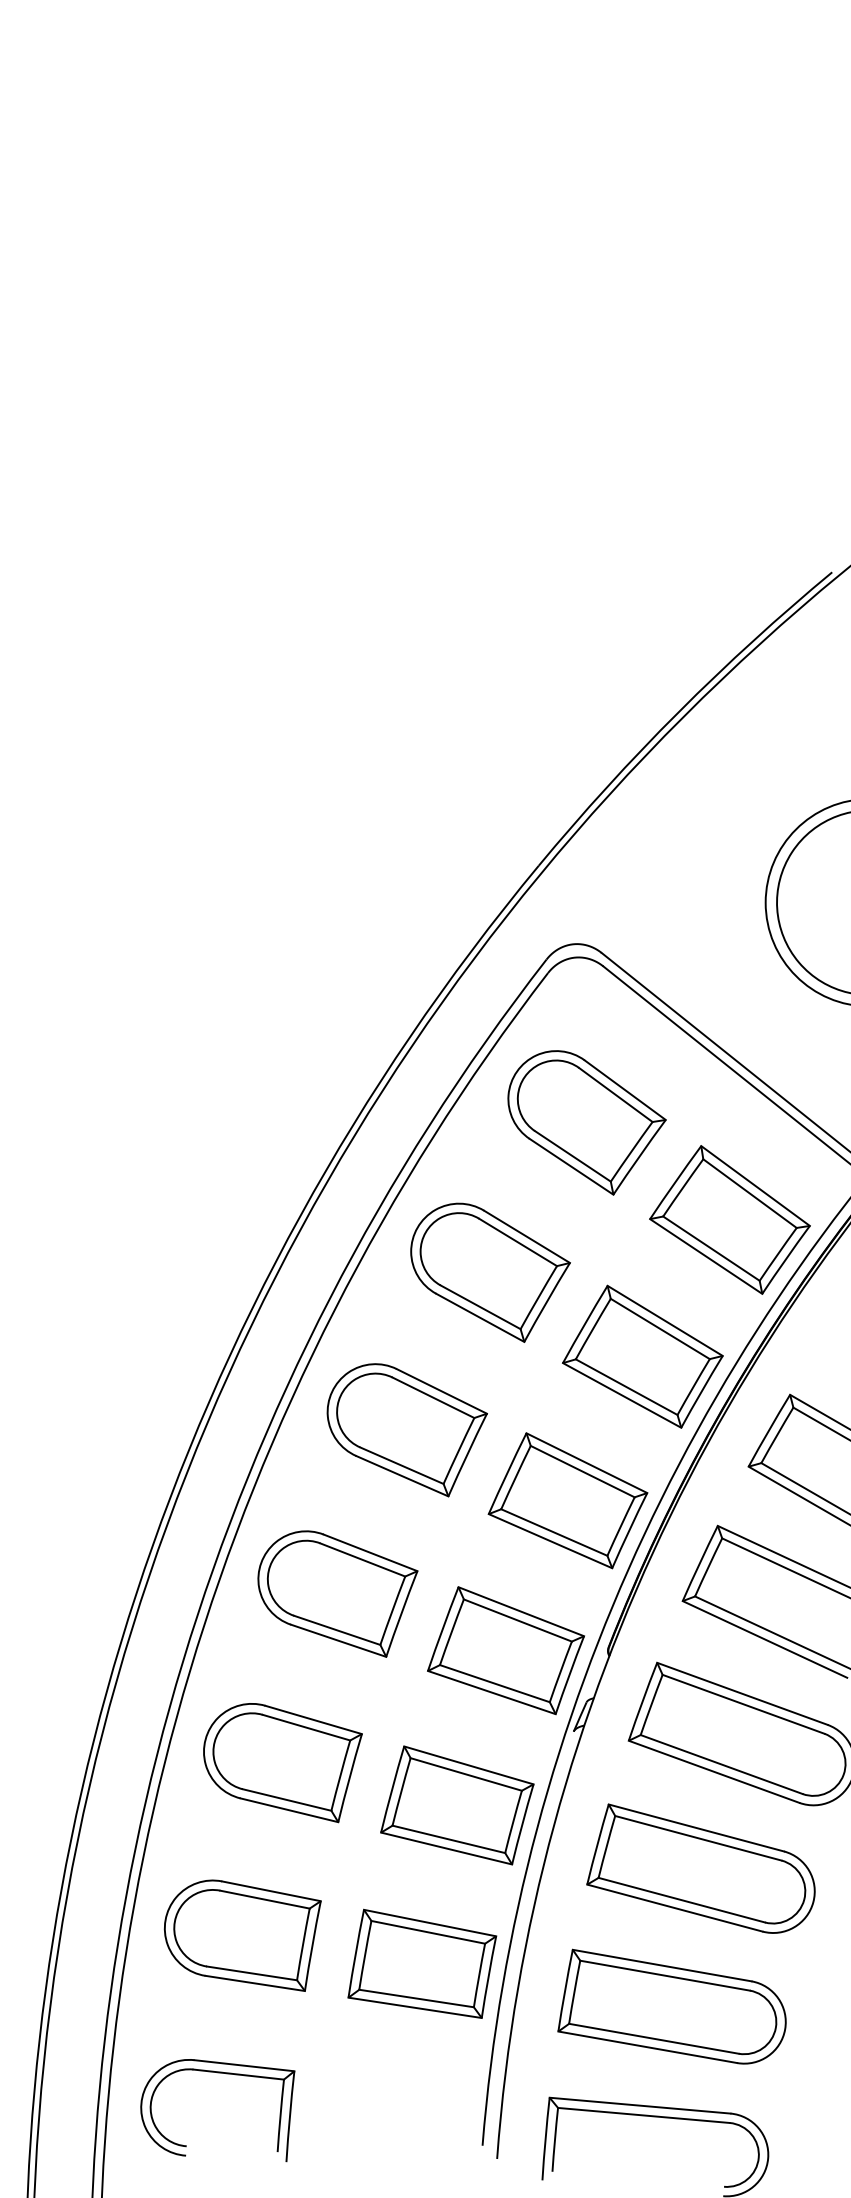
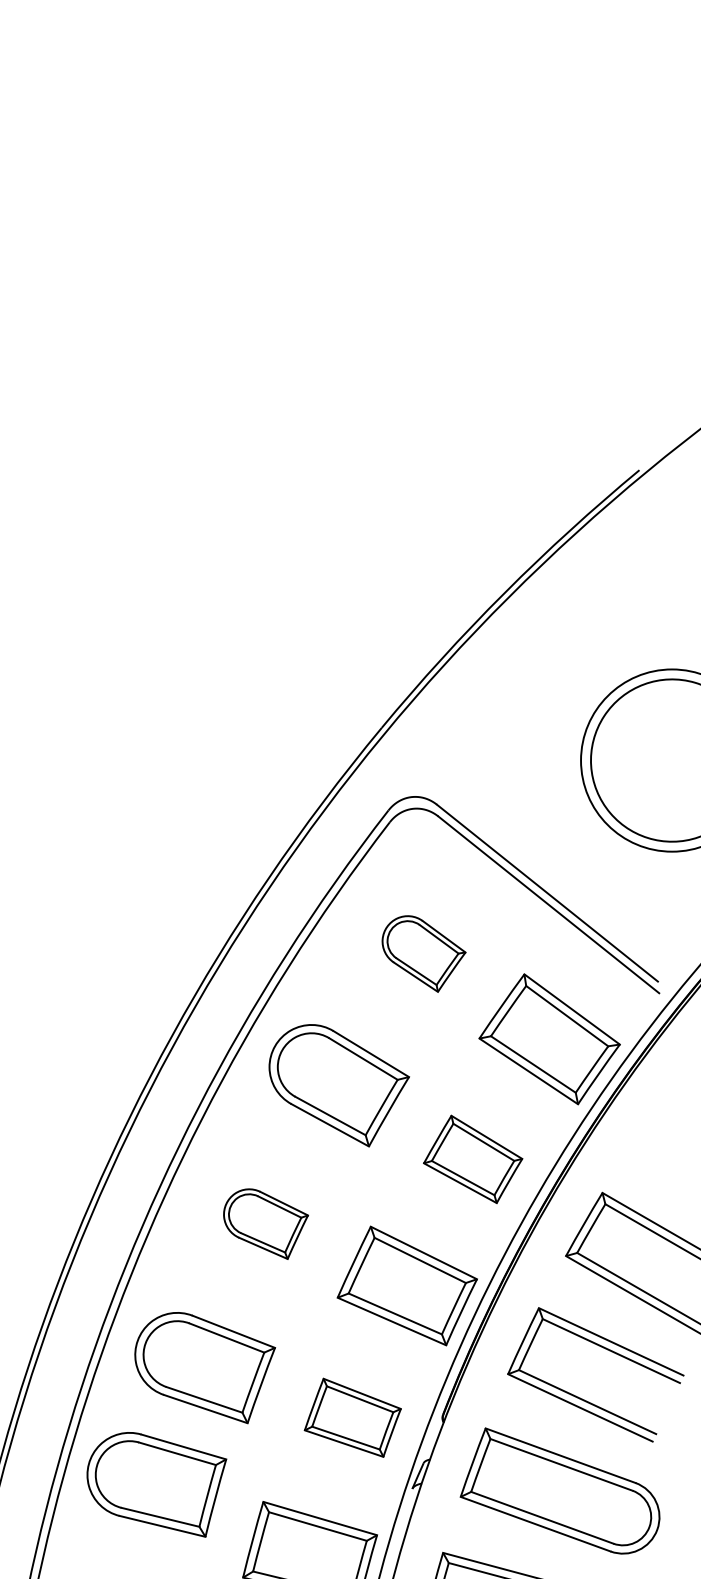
part: (586, 1122) -> (423, 953), size x0.6
part: (642, 1356) -> (472, 1159), size x0.7
part: (406, 1430) -> (265, 1224), size x0.6
part: (505, 1650) -> (352, 1417), size x0.7
part: (282, 1763) -> (156, 1485), moved

